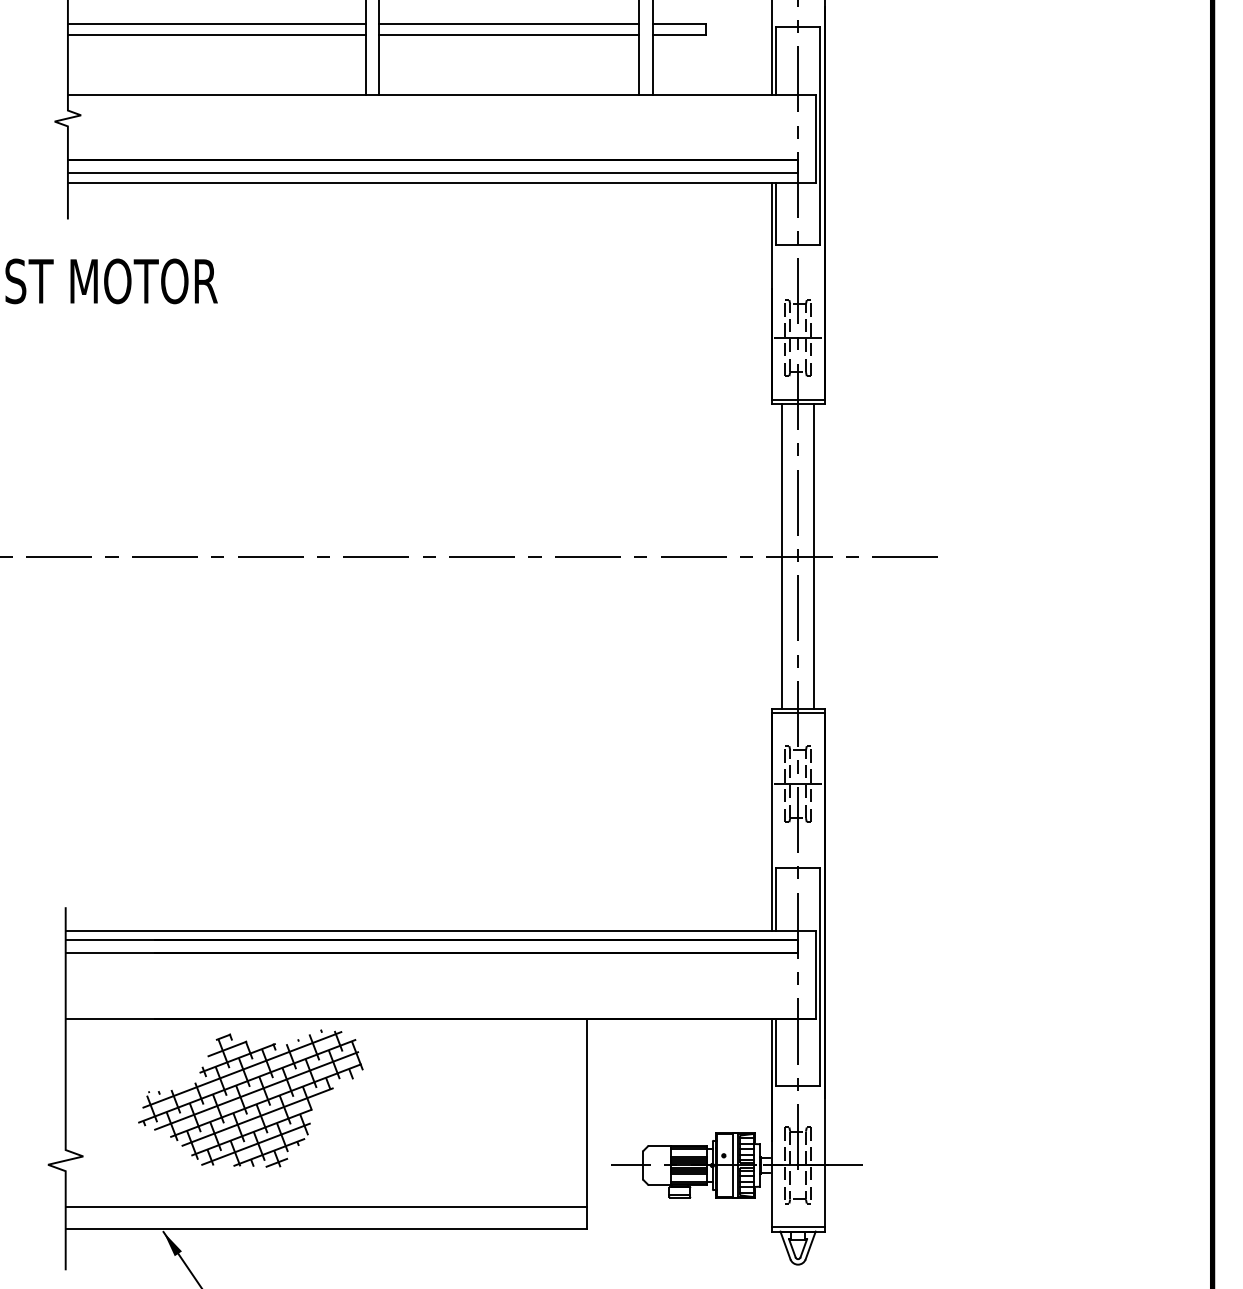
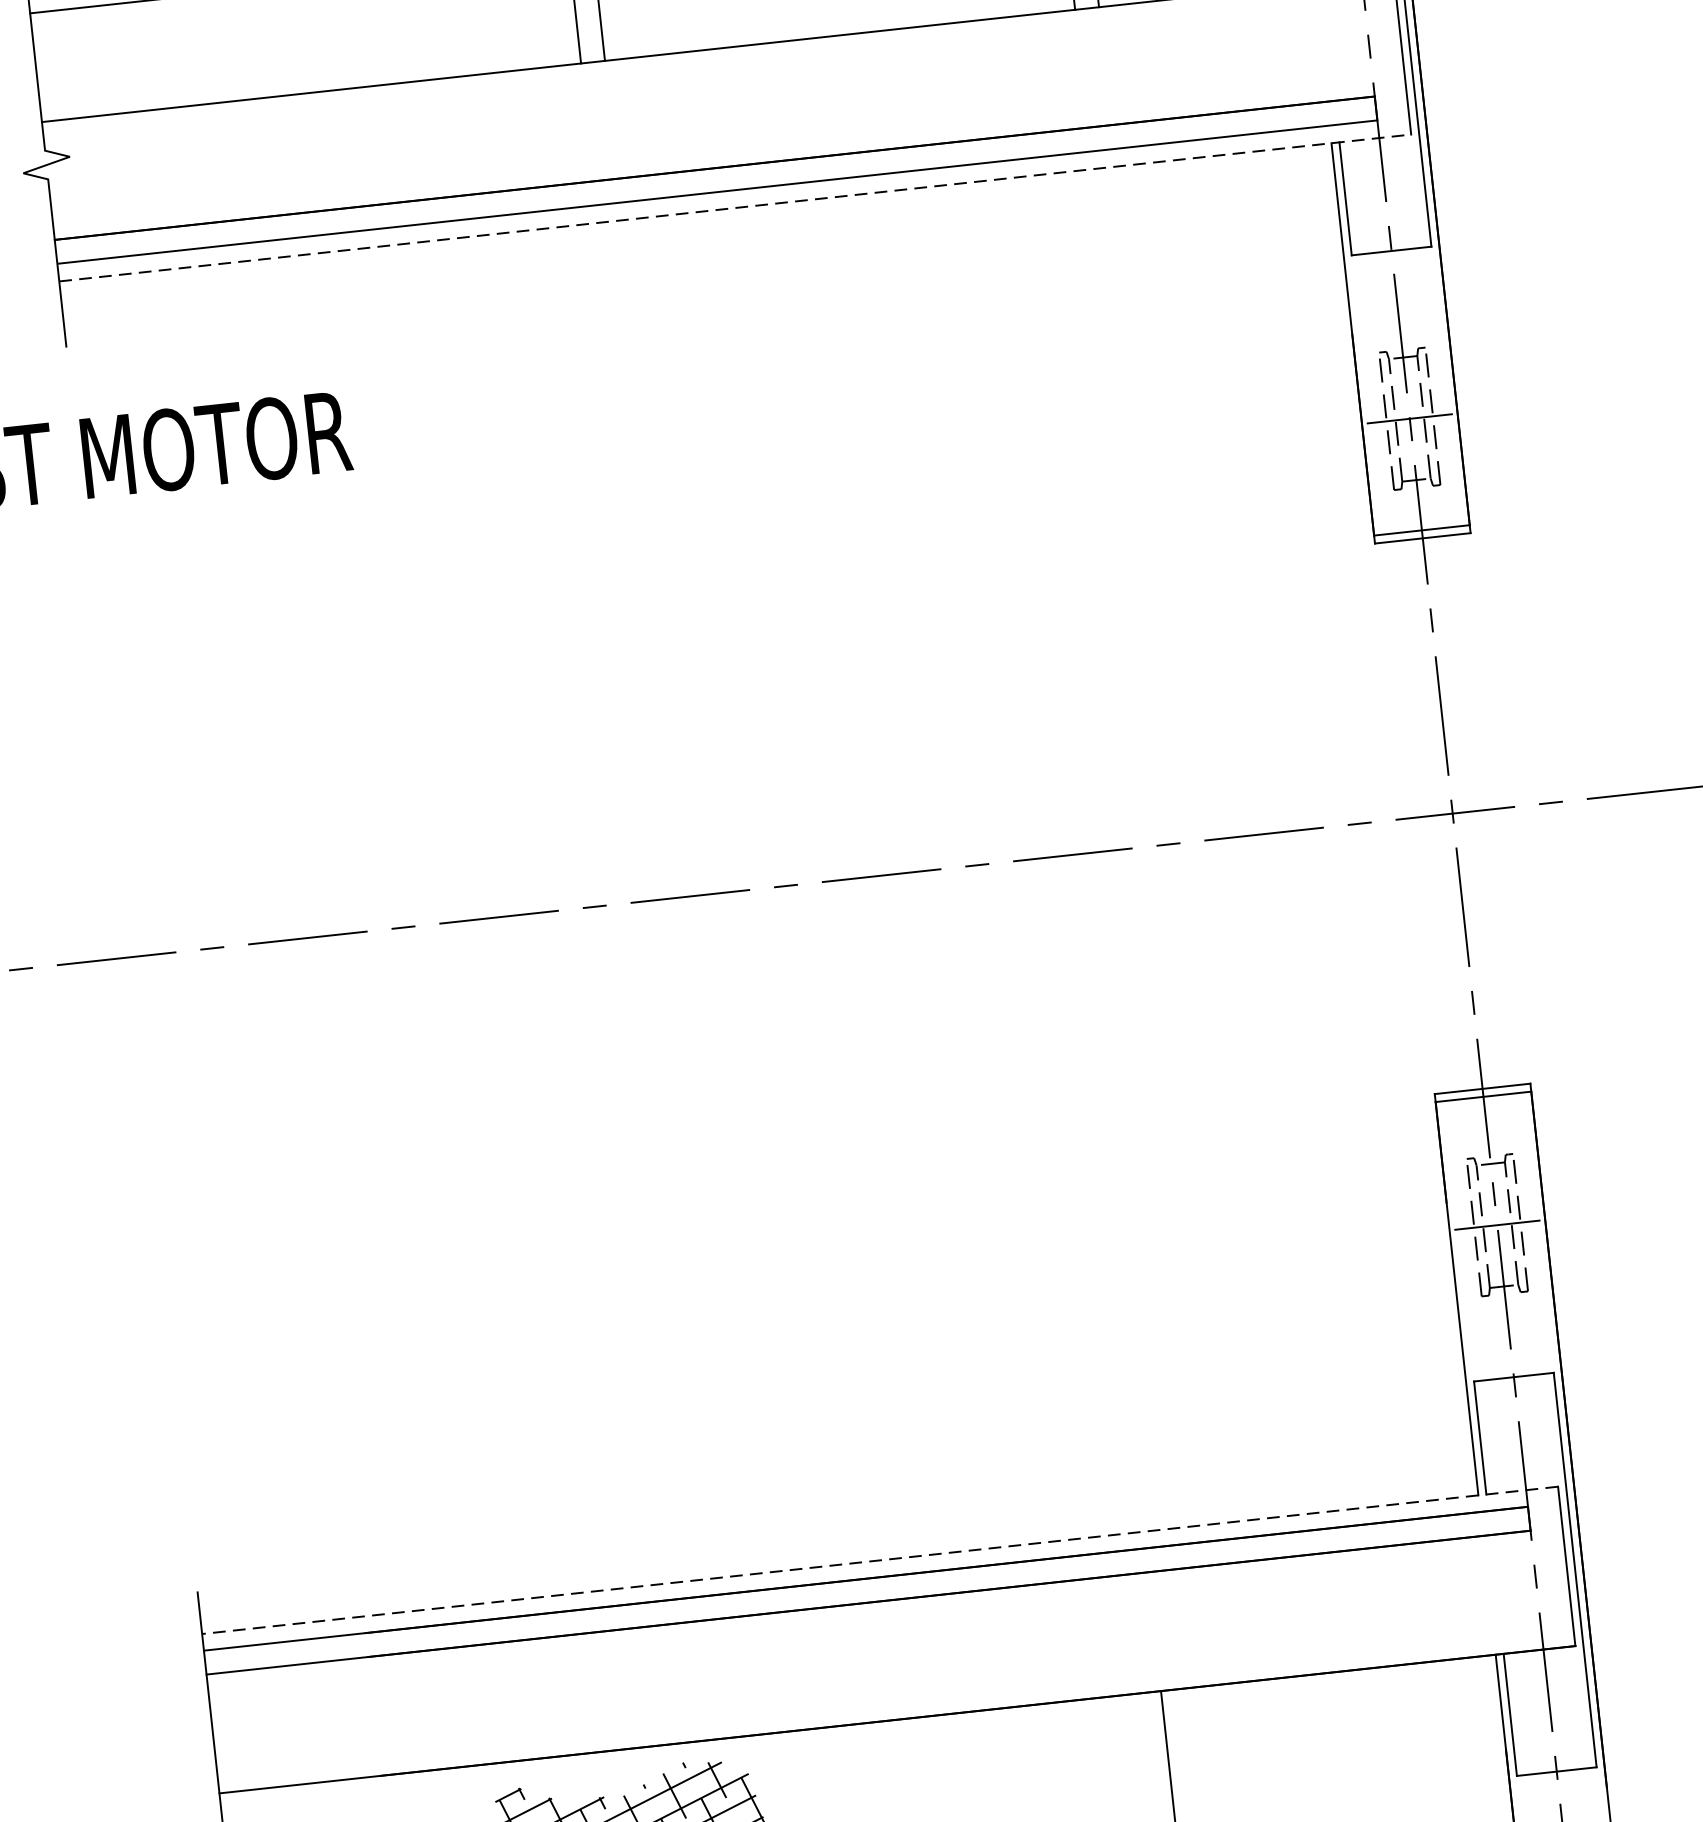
line: (441, 182) -> (734, 207), solid -> dashed
line: (781, 556) -> (1422, 816), removed
line: (814, 556) -> (1482, 810), removed
line: (440, 930) -> (879, 1559), solid -> dashed

